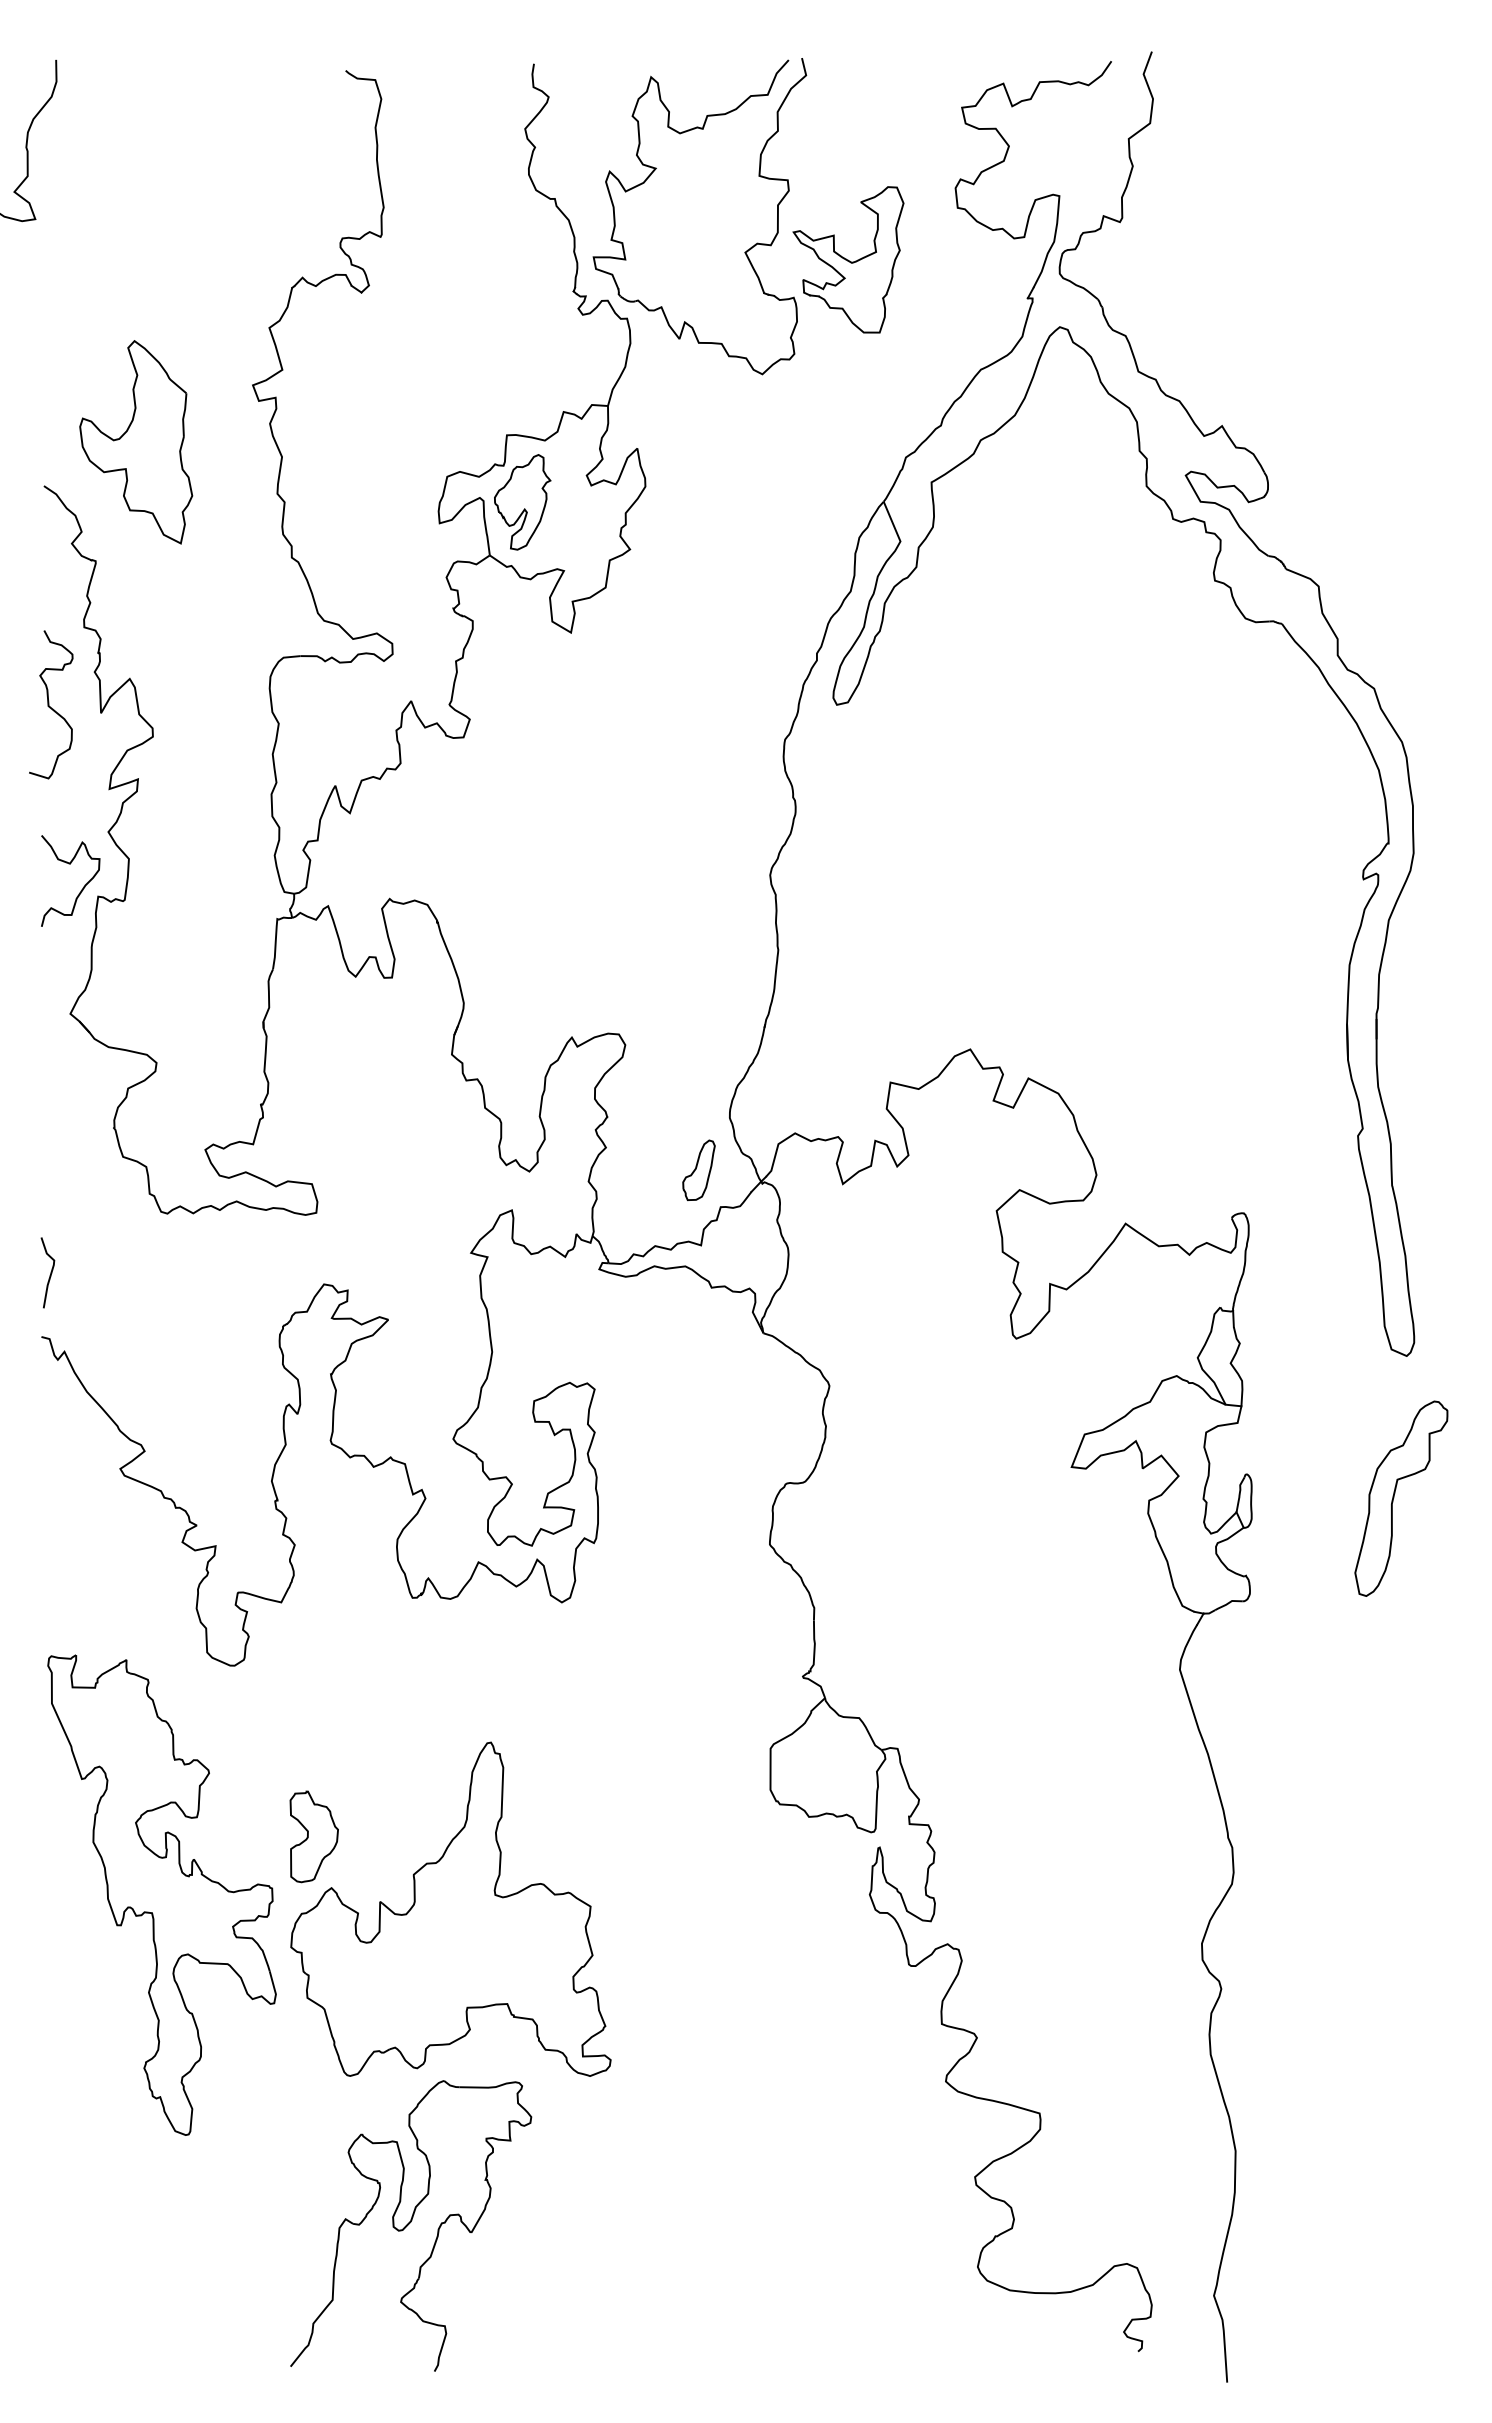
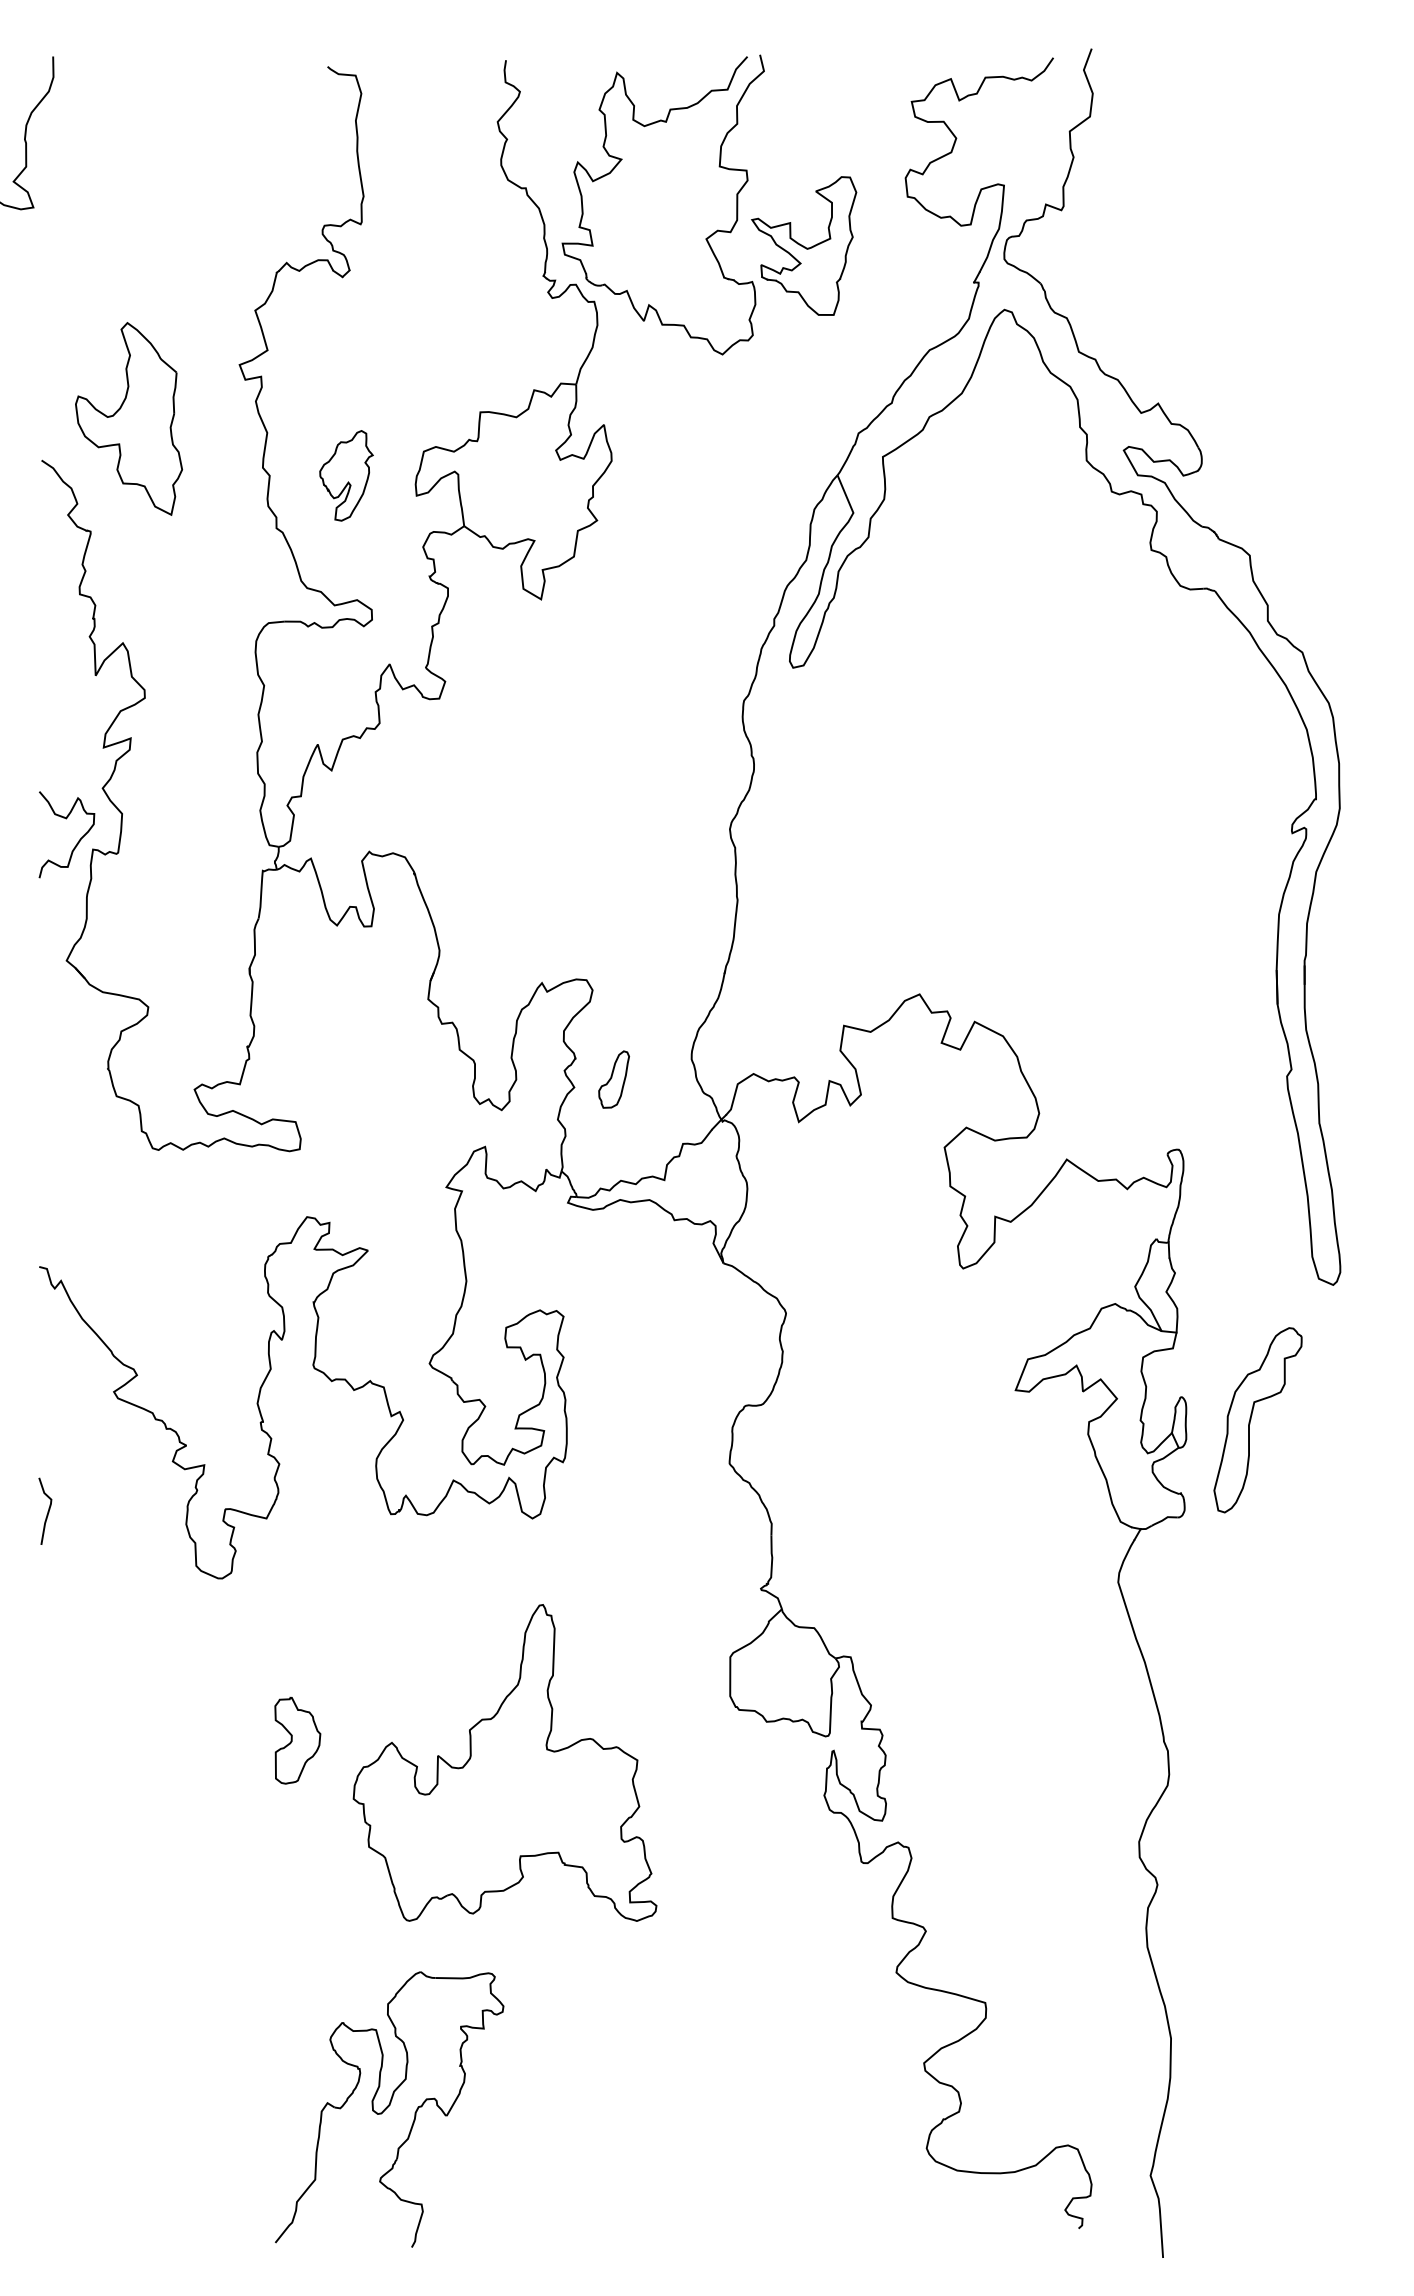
part: (522, 502) -> (346, 476), moved
curve: (49, 704) -> (46, 667), removed
part: (698, 1169) -> (613, 1078), moved
curve: (50, 1272) -> (47, 1511), moved
part: (1394, 1497) -> (1251, 1419), moved
part: (161, 1894) -> (153, 1795), removed
part: (450, 1908) -> (504, 1762), moved

